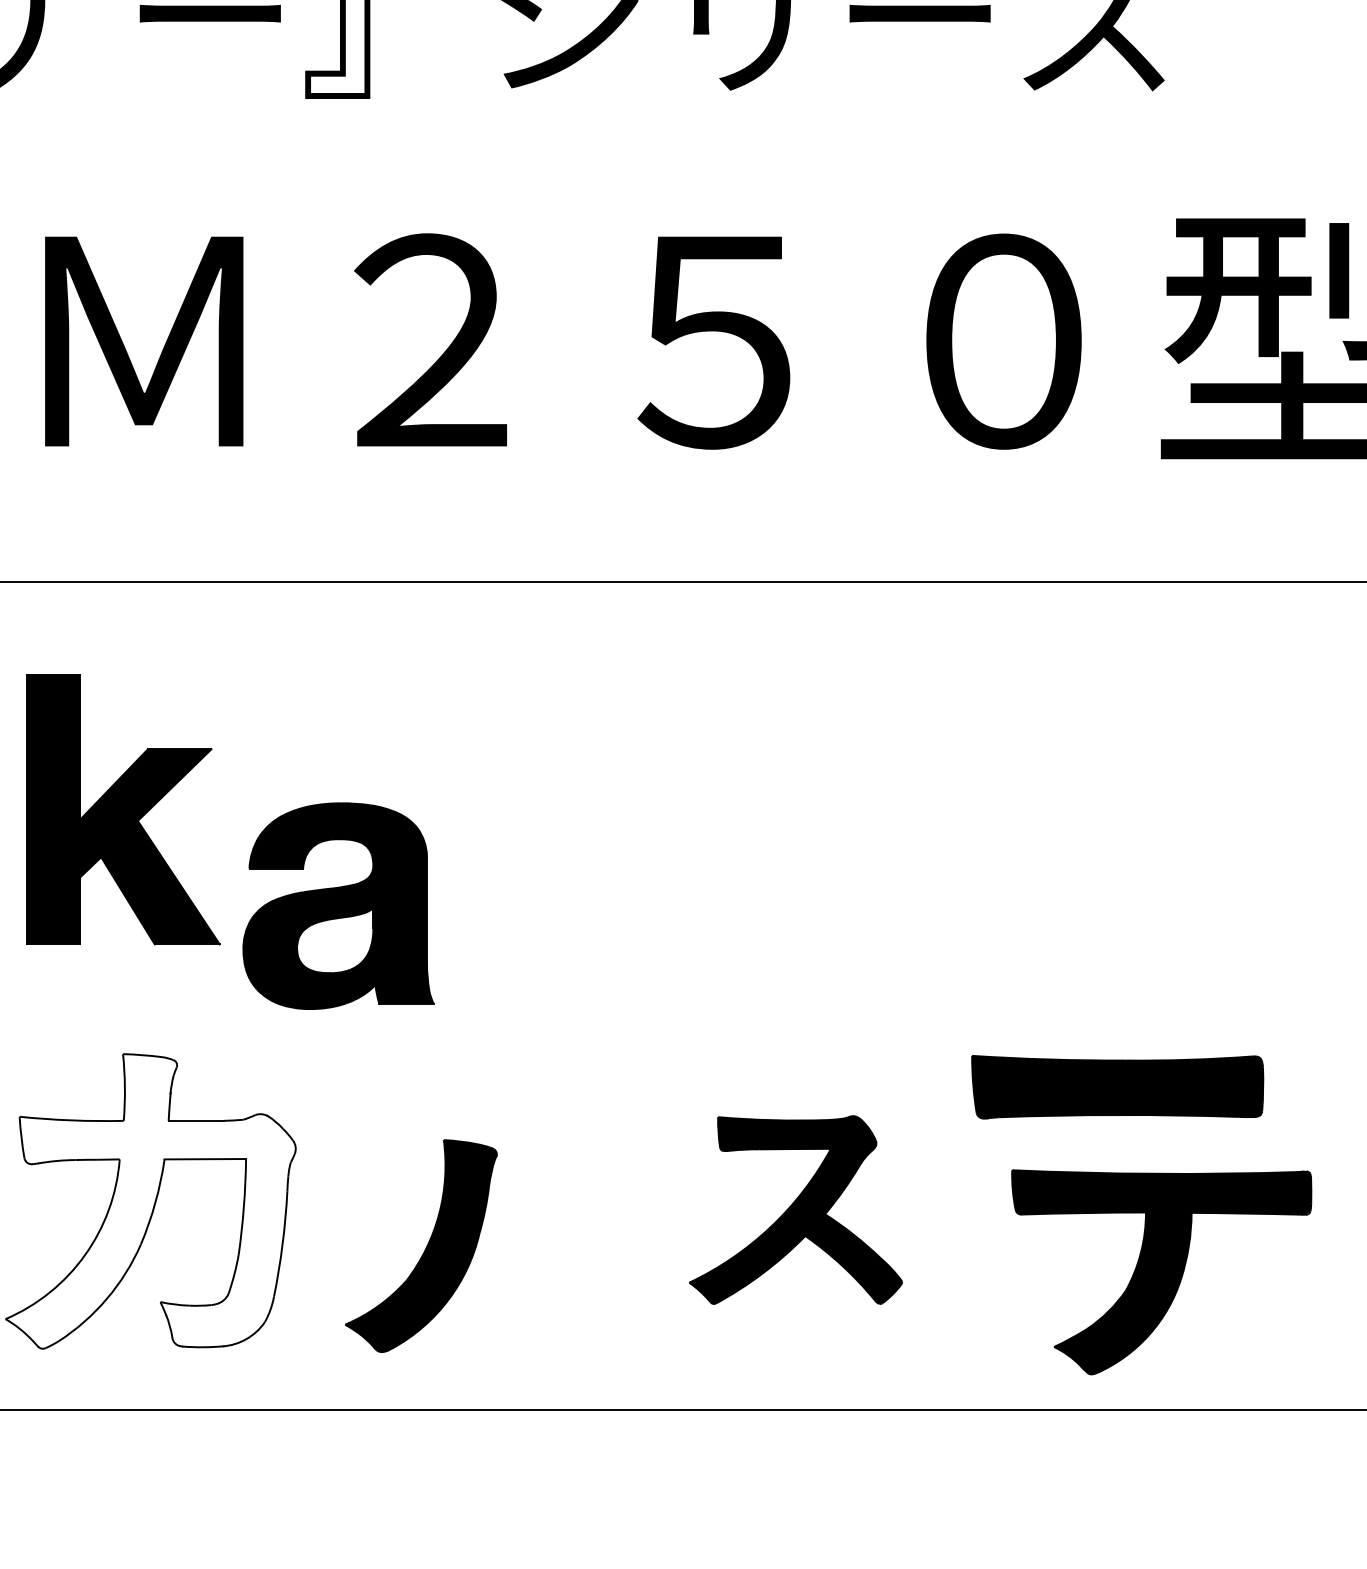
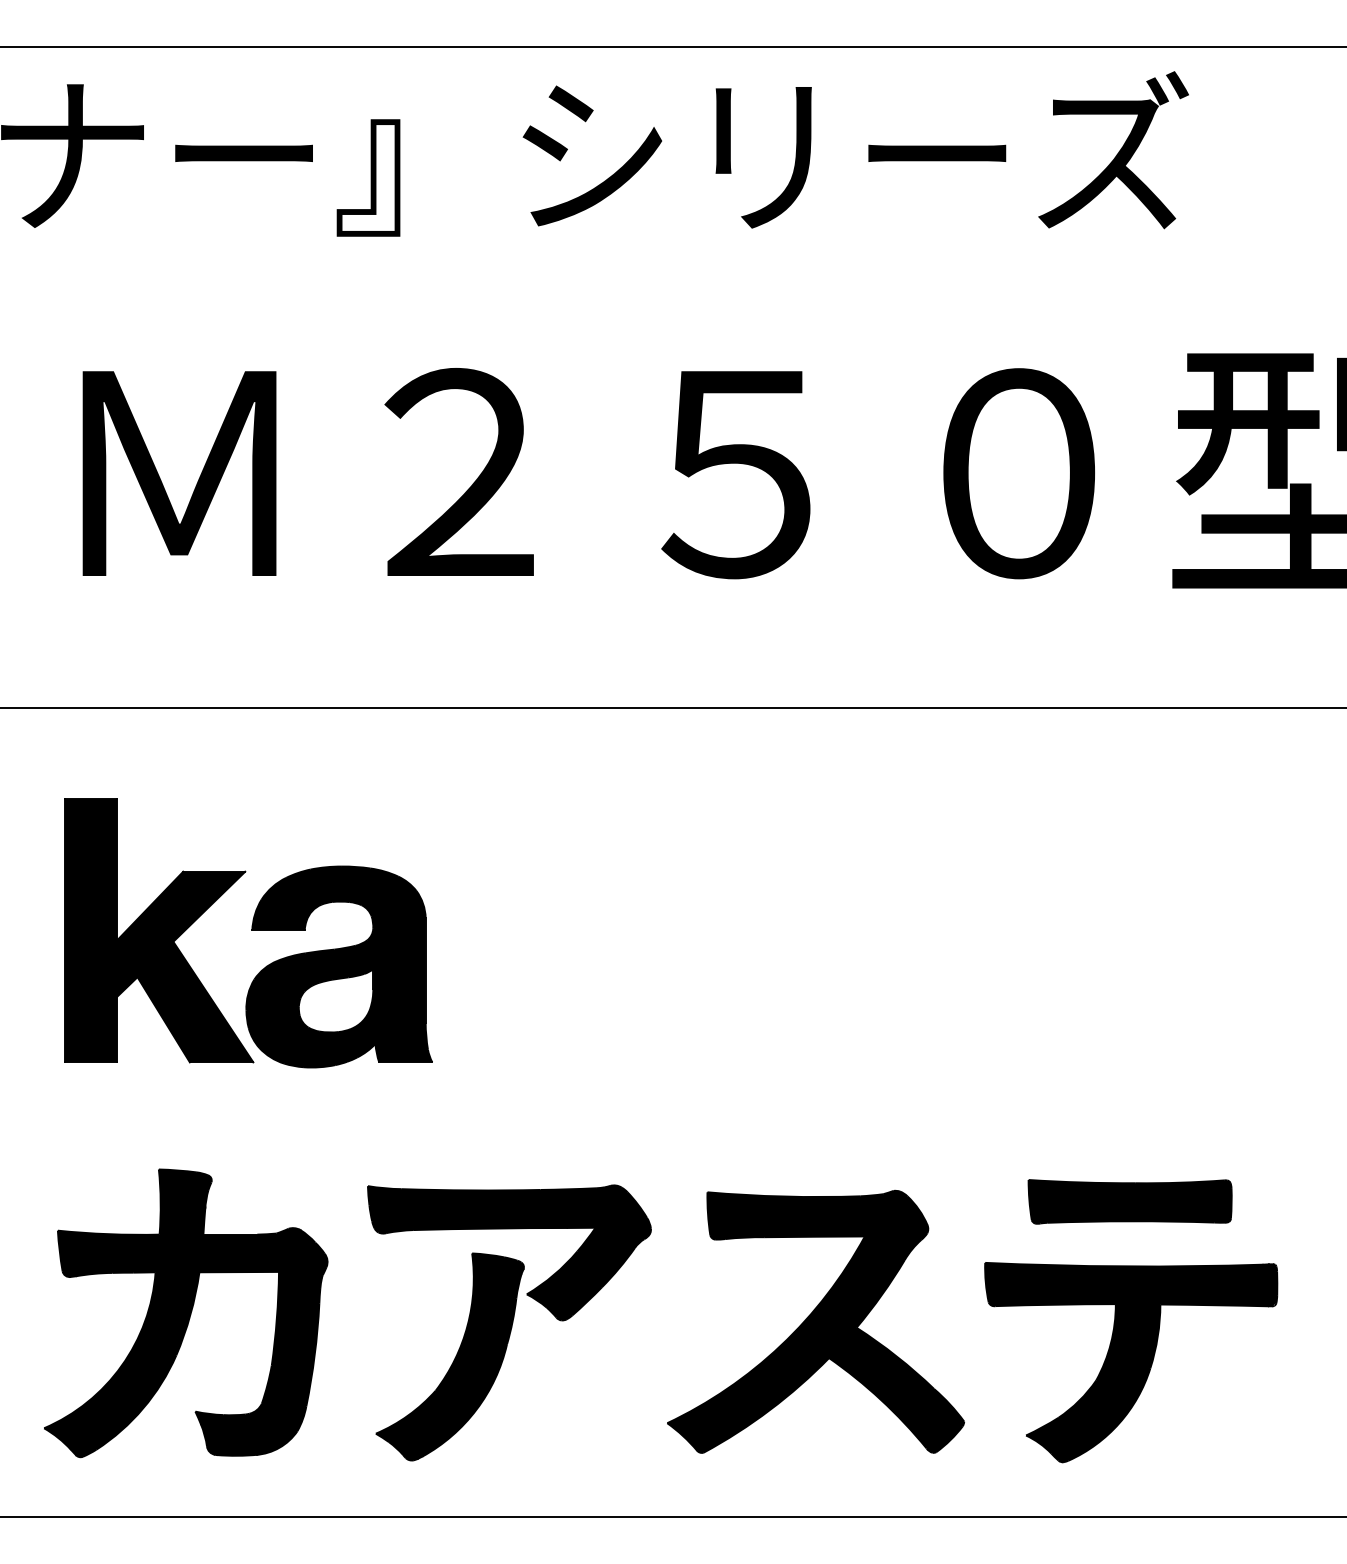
part: (337, 905) -> (338, 966), moved
part: (1116, 1086) -> (1129, 1201), size x0.71
part: (482, 1115) -> (509, 1229), added
fill: (150, 1201) -> (185, 1313), added
part: (795, 1209) -> (815, 1321), size x1.43
part: (1162, 1272) -> (1131, 1362), moved

